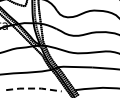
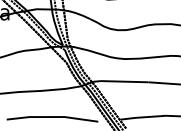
line: (34, 88) -> (53, 116), dashed -> solid

